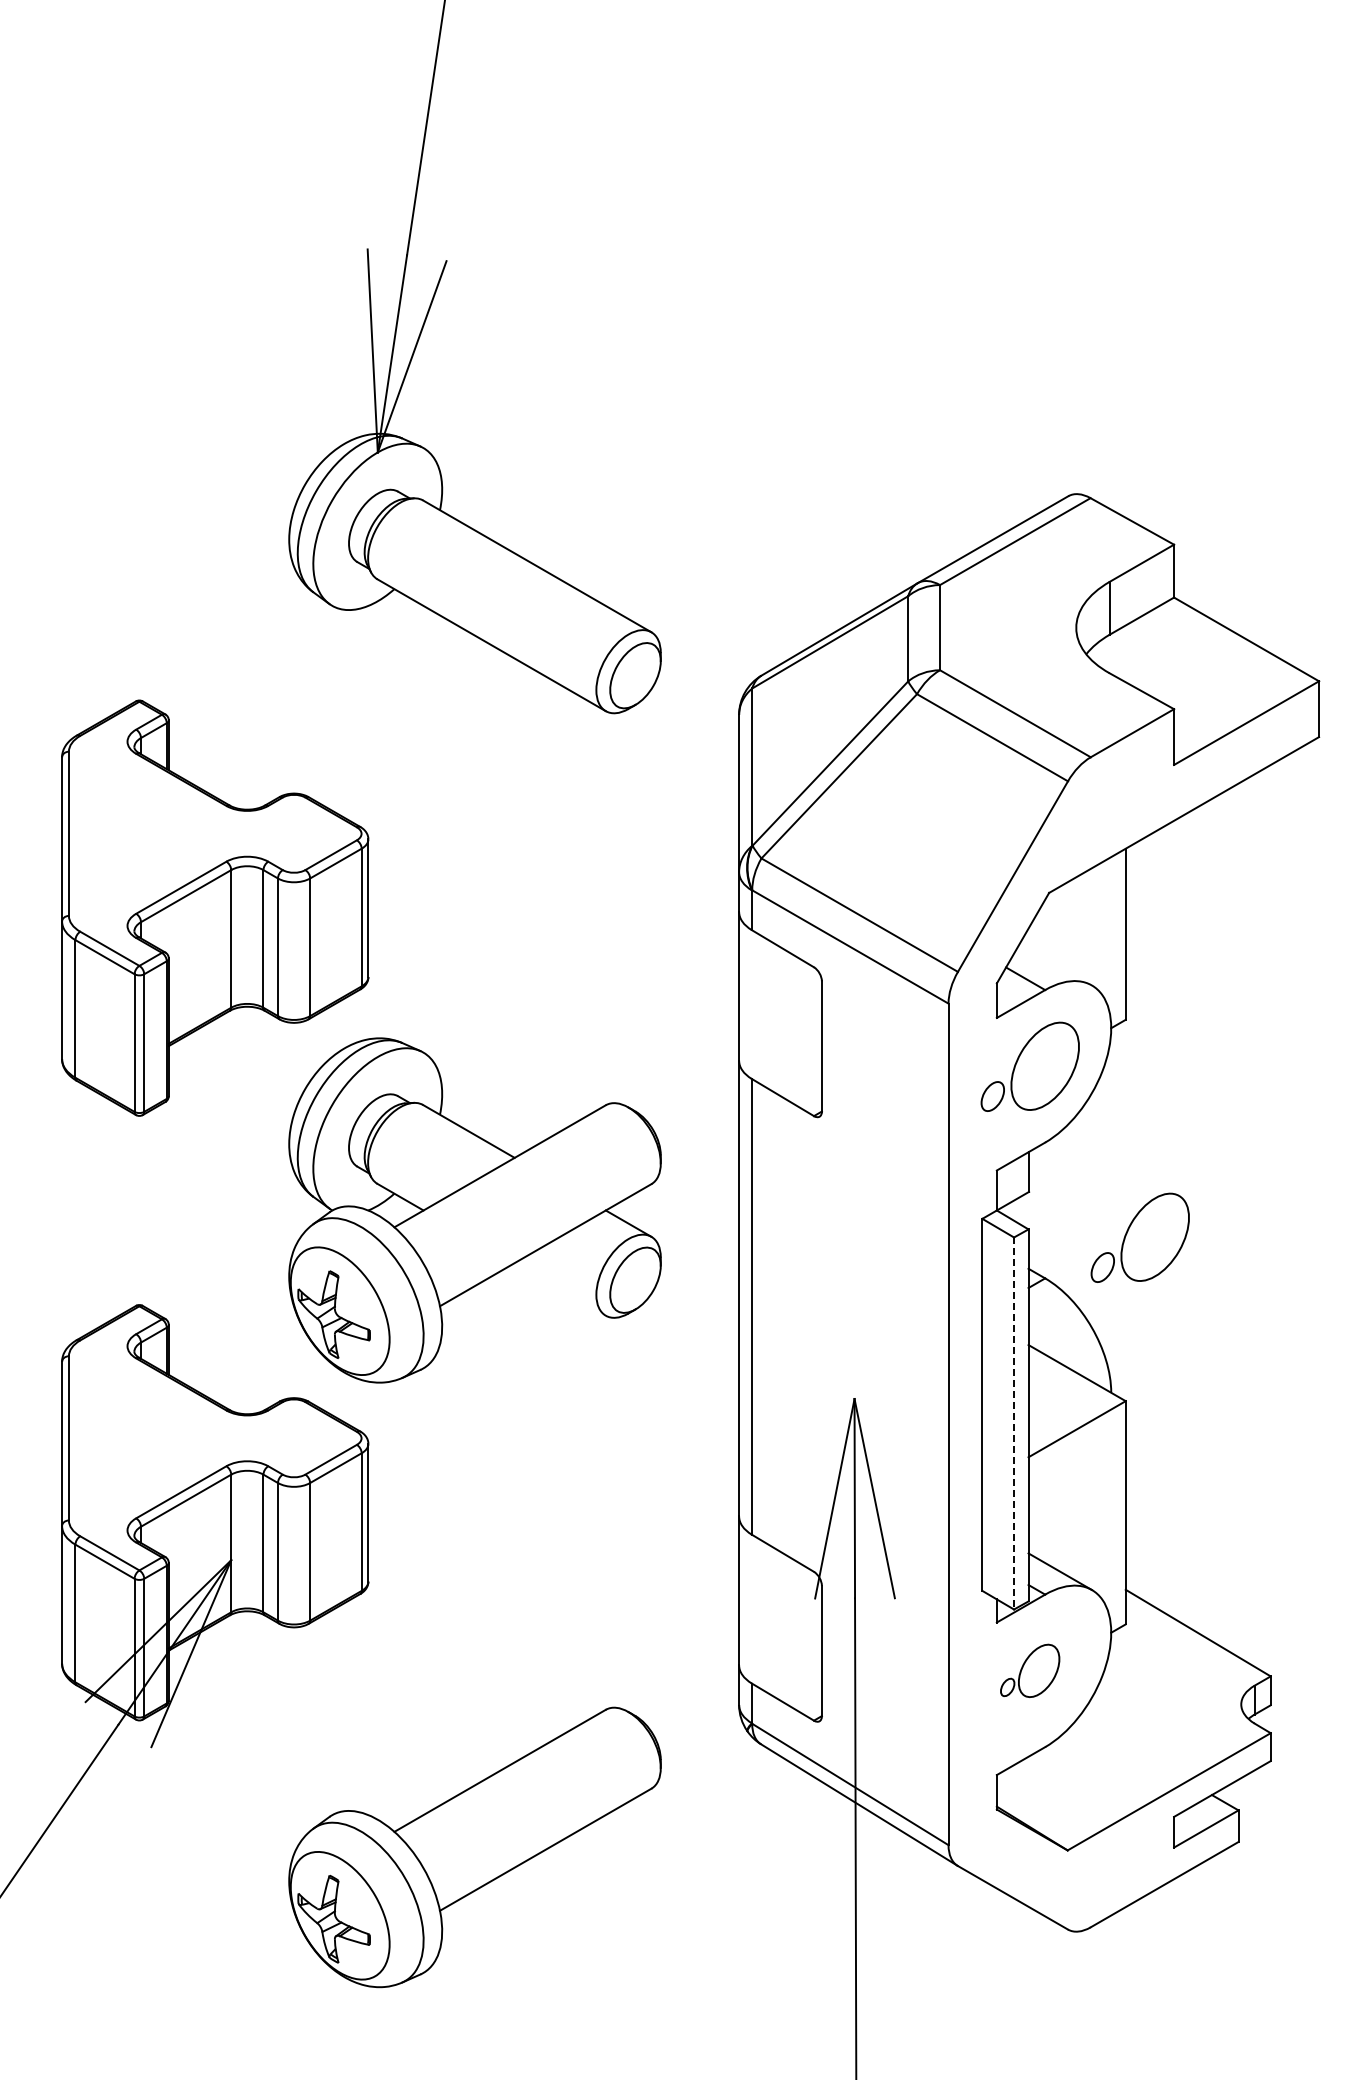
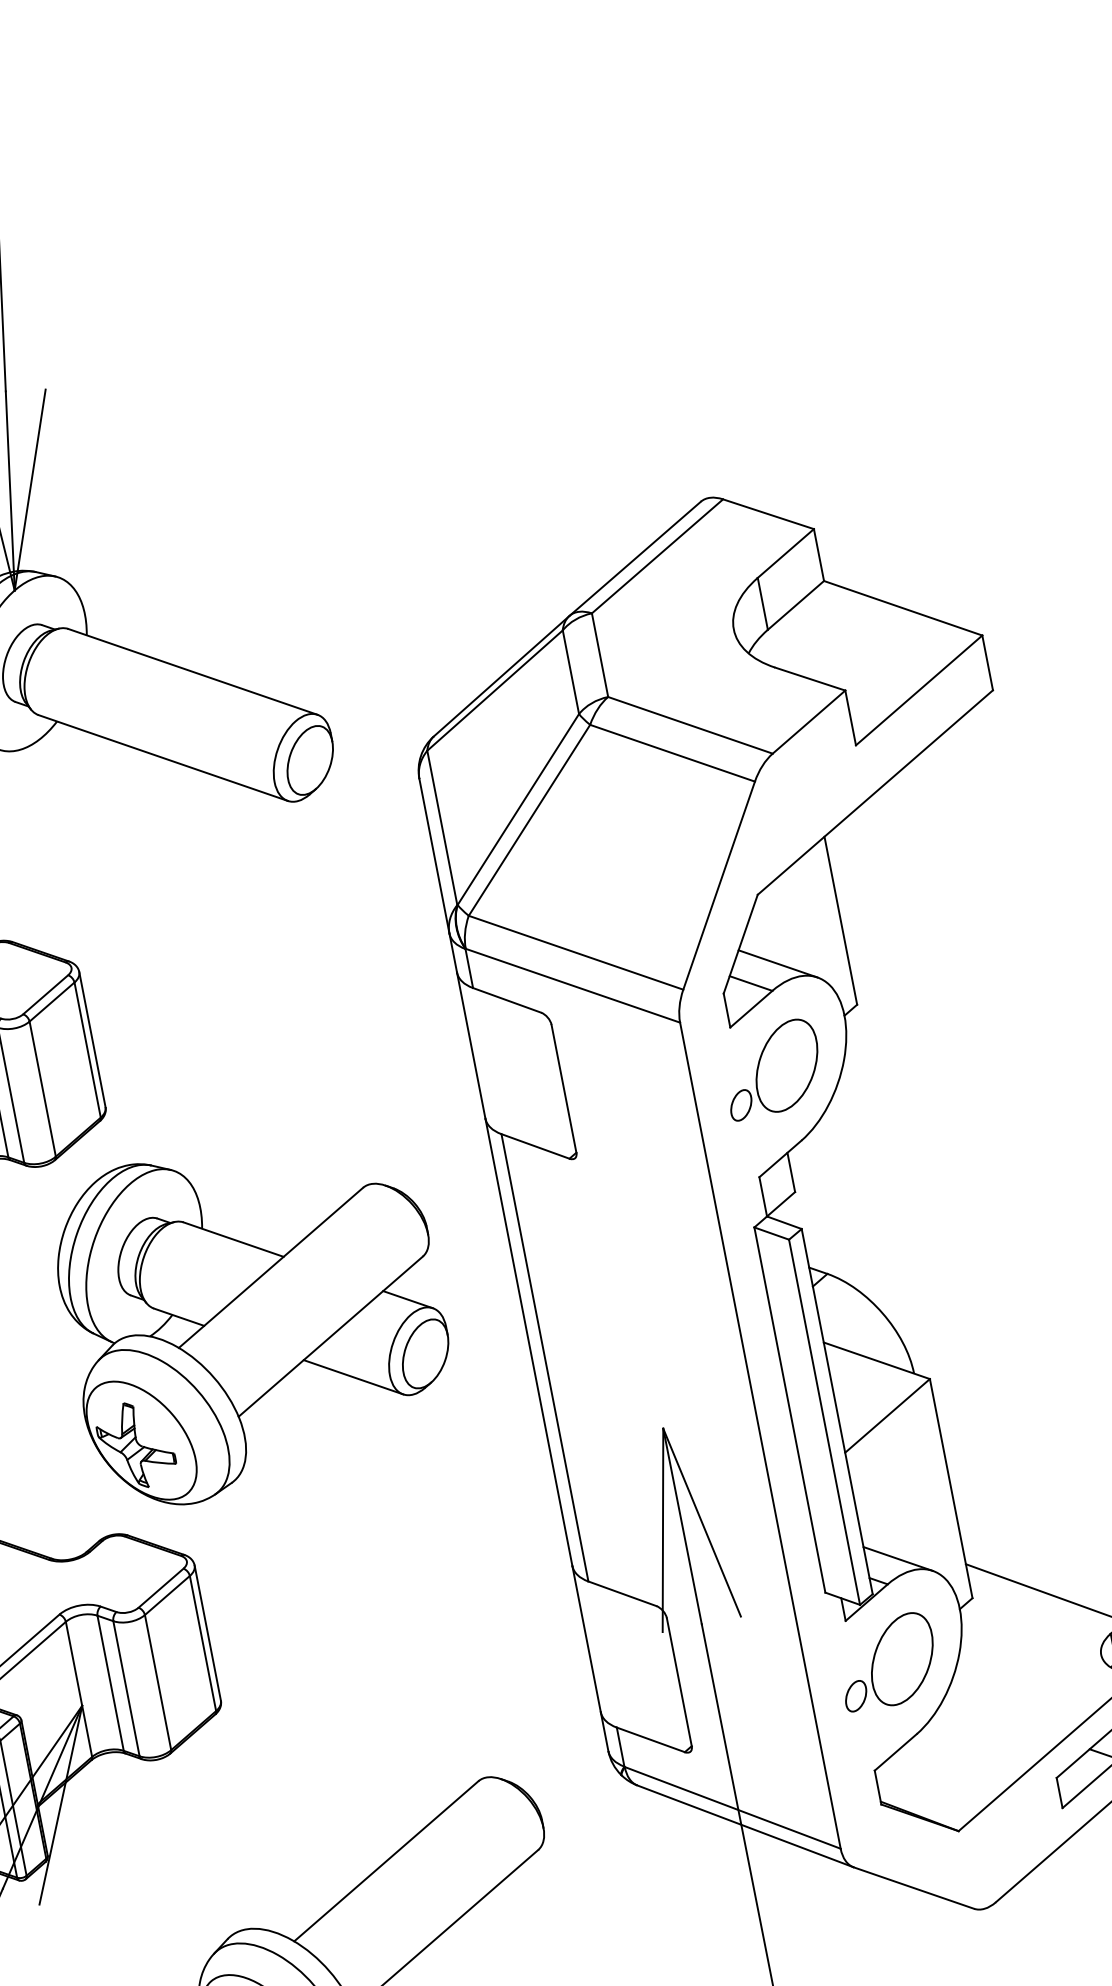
line: (1055, 964) -> (777, 963), added
part: (1139, 1237) -> (912, 1215), removed
line: (559, 1289) -> (352, 1377), added
line: (1014, 1424) -> (825, 1423), dashed -> solid
part: (1029, 1670) -> (886, 1661), size x1.67

